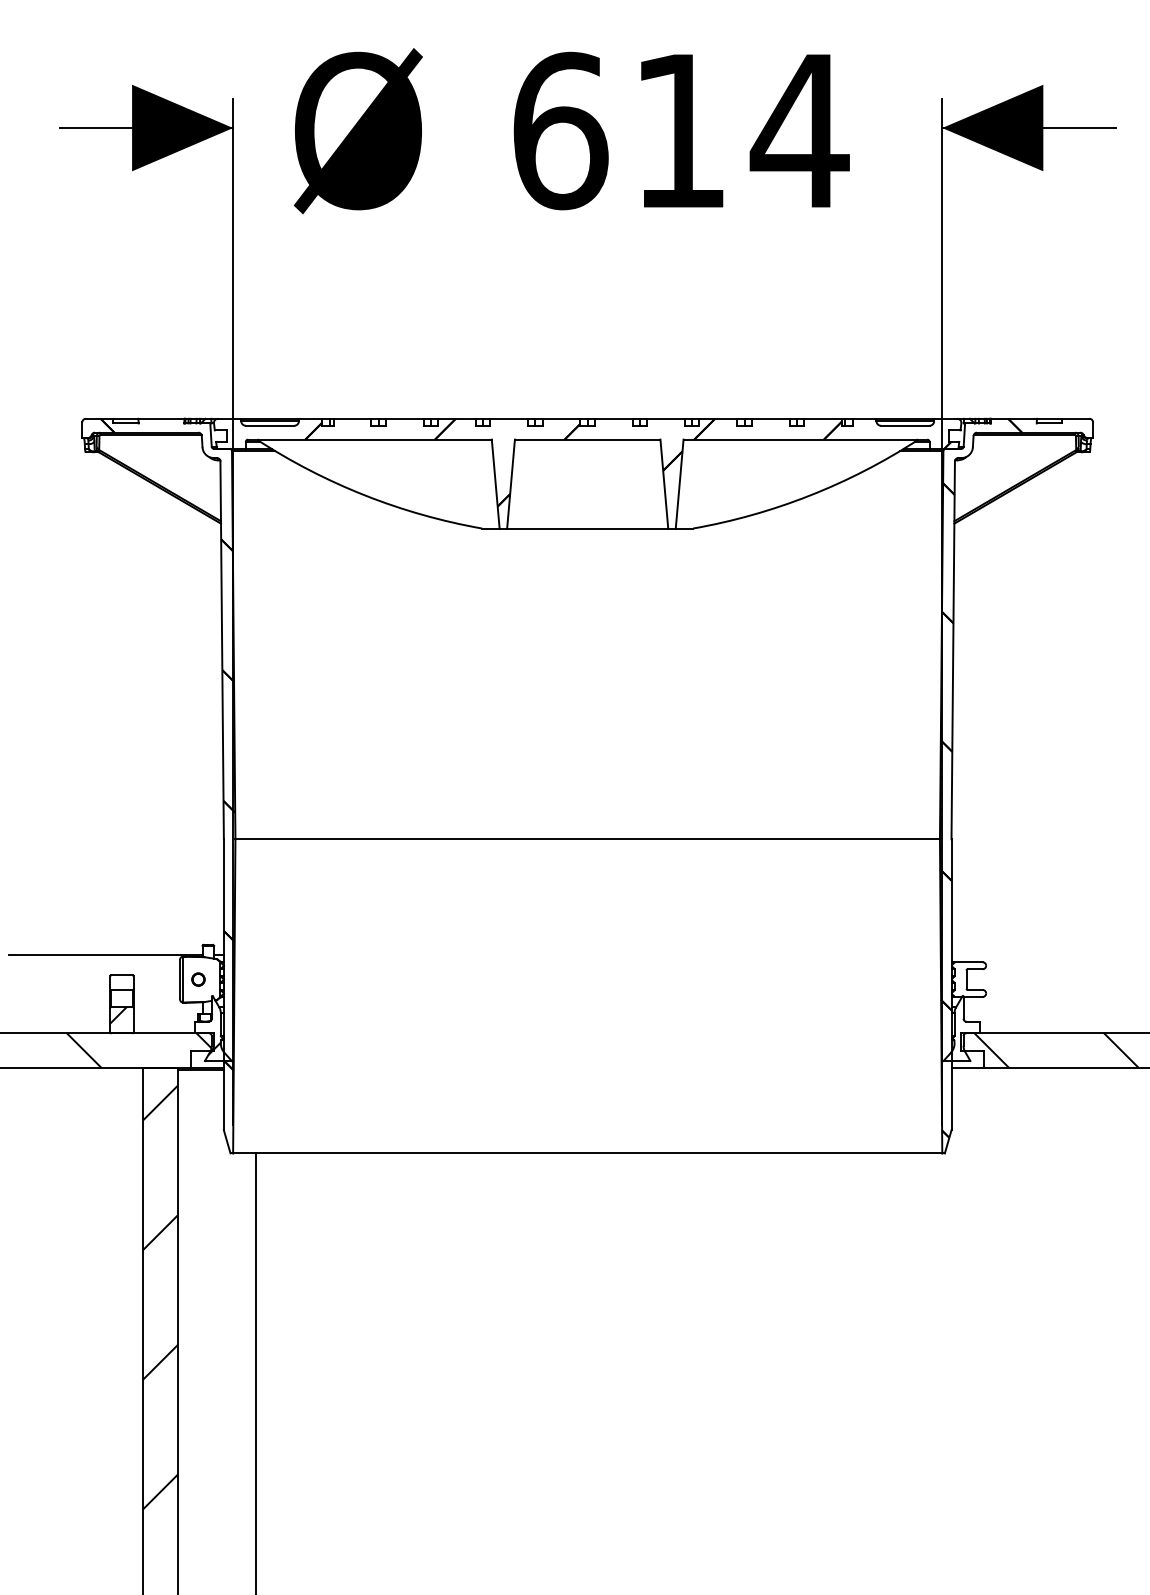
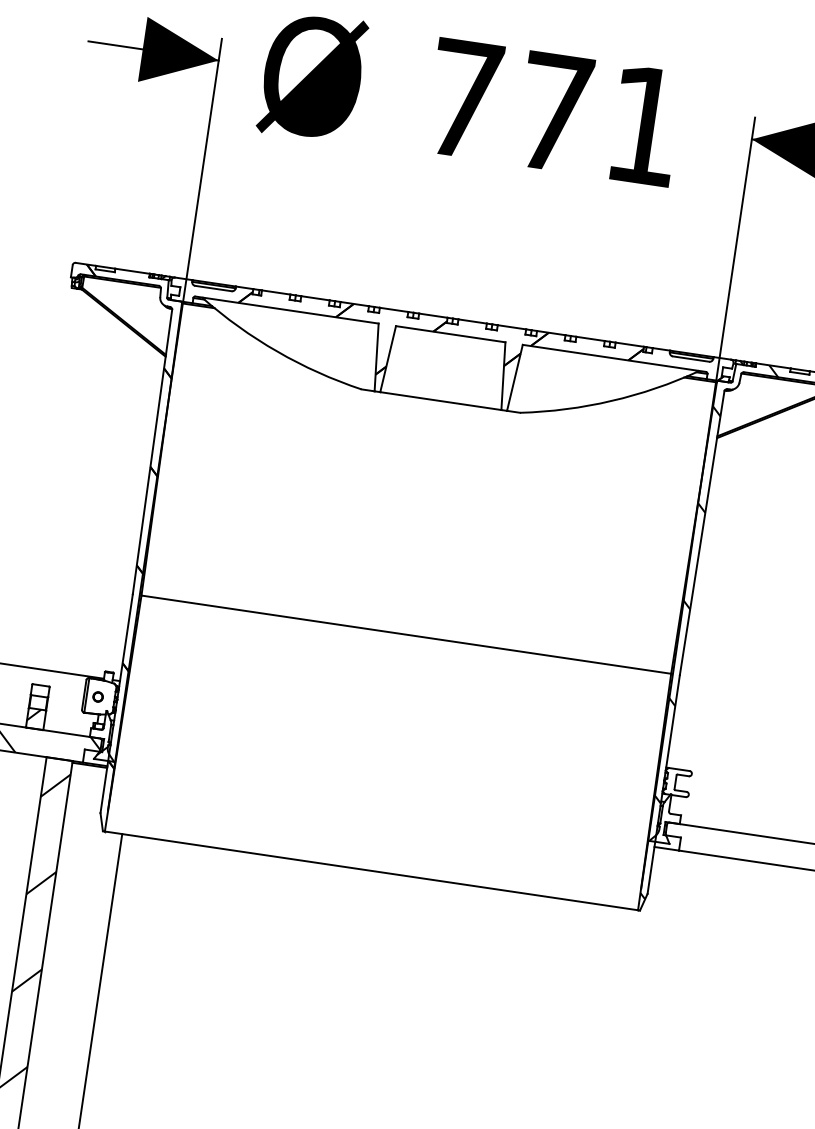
text: (681, 130) -> (555, 112), 614 -> 771
hatch: (981, 777) -> (709, 631), removed
hatch: (1056, 1050) -> (735, 845), removed

